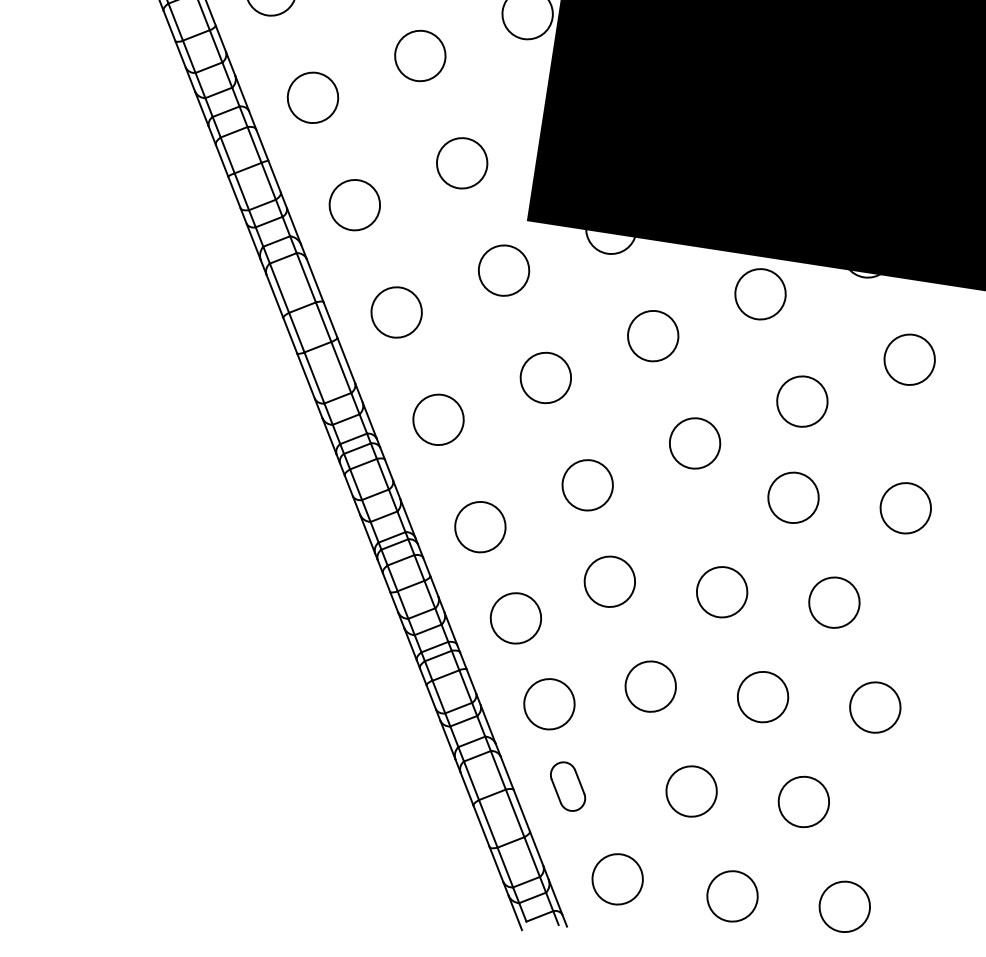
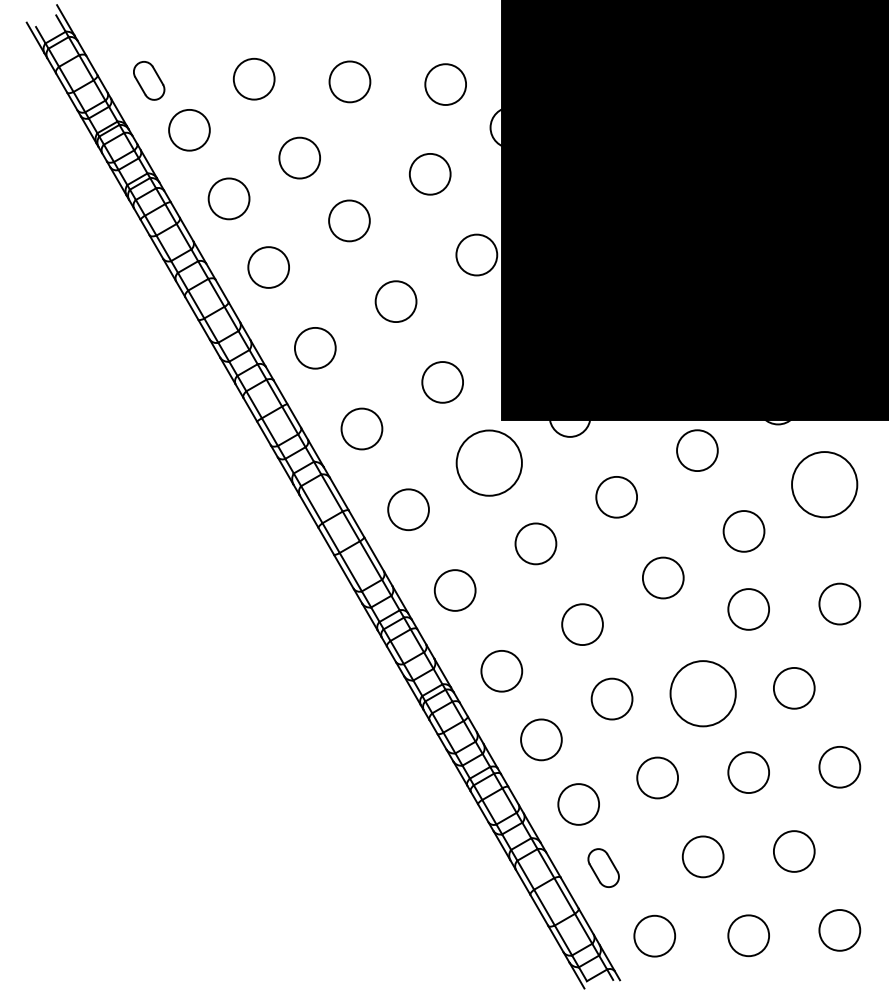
circle: (503, 269) -> (488, 462), size x1.6
circle: (909, 359) -> (824, 484), size x1.6
circle: (721, 591) -> (702, 693), size x1.6

